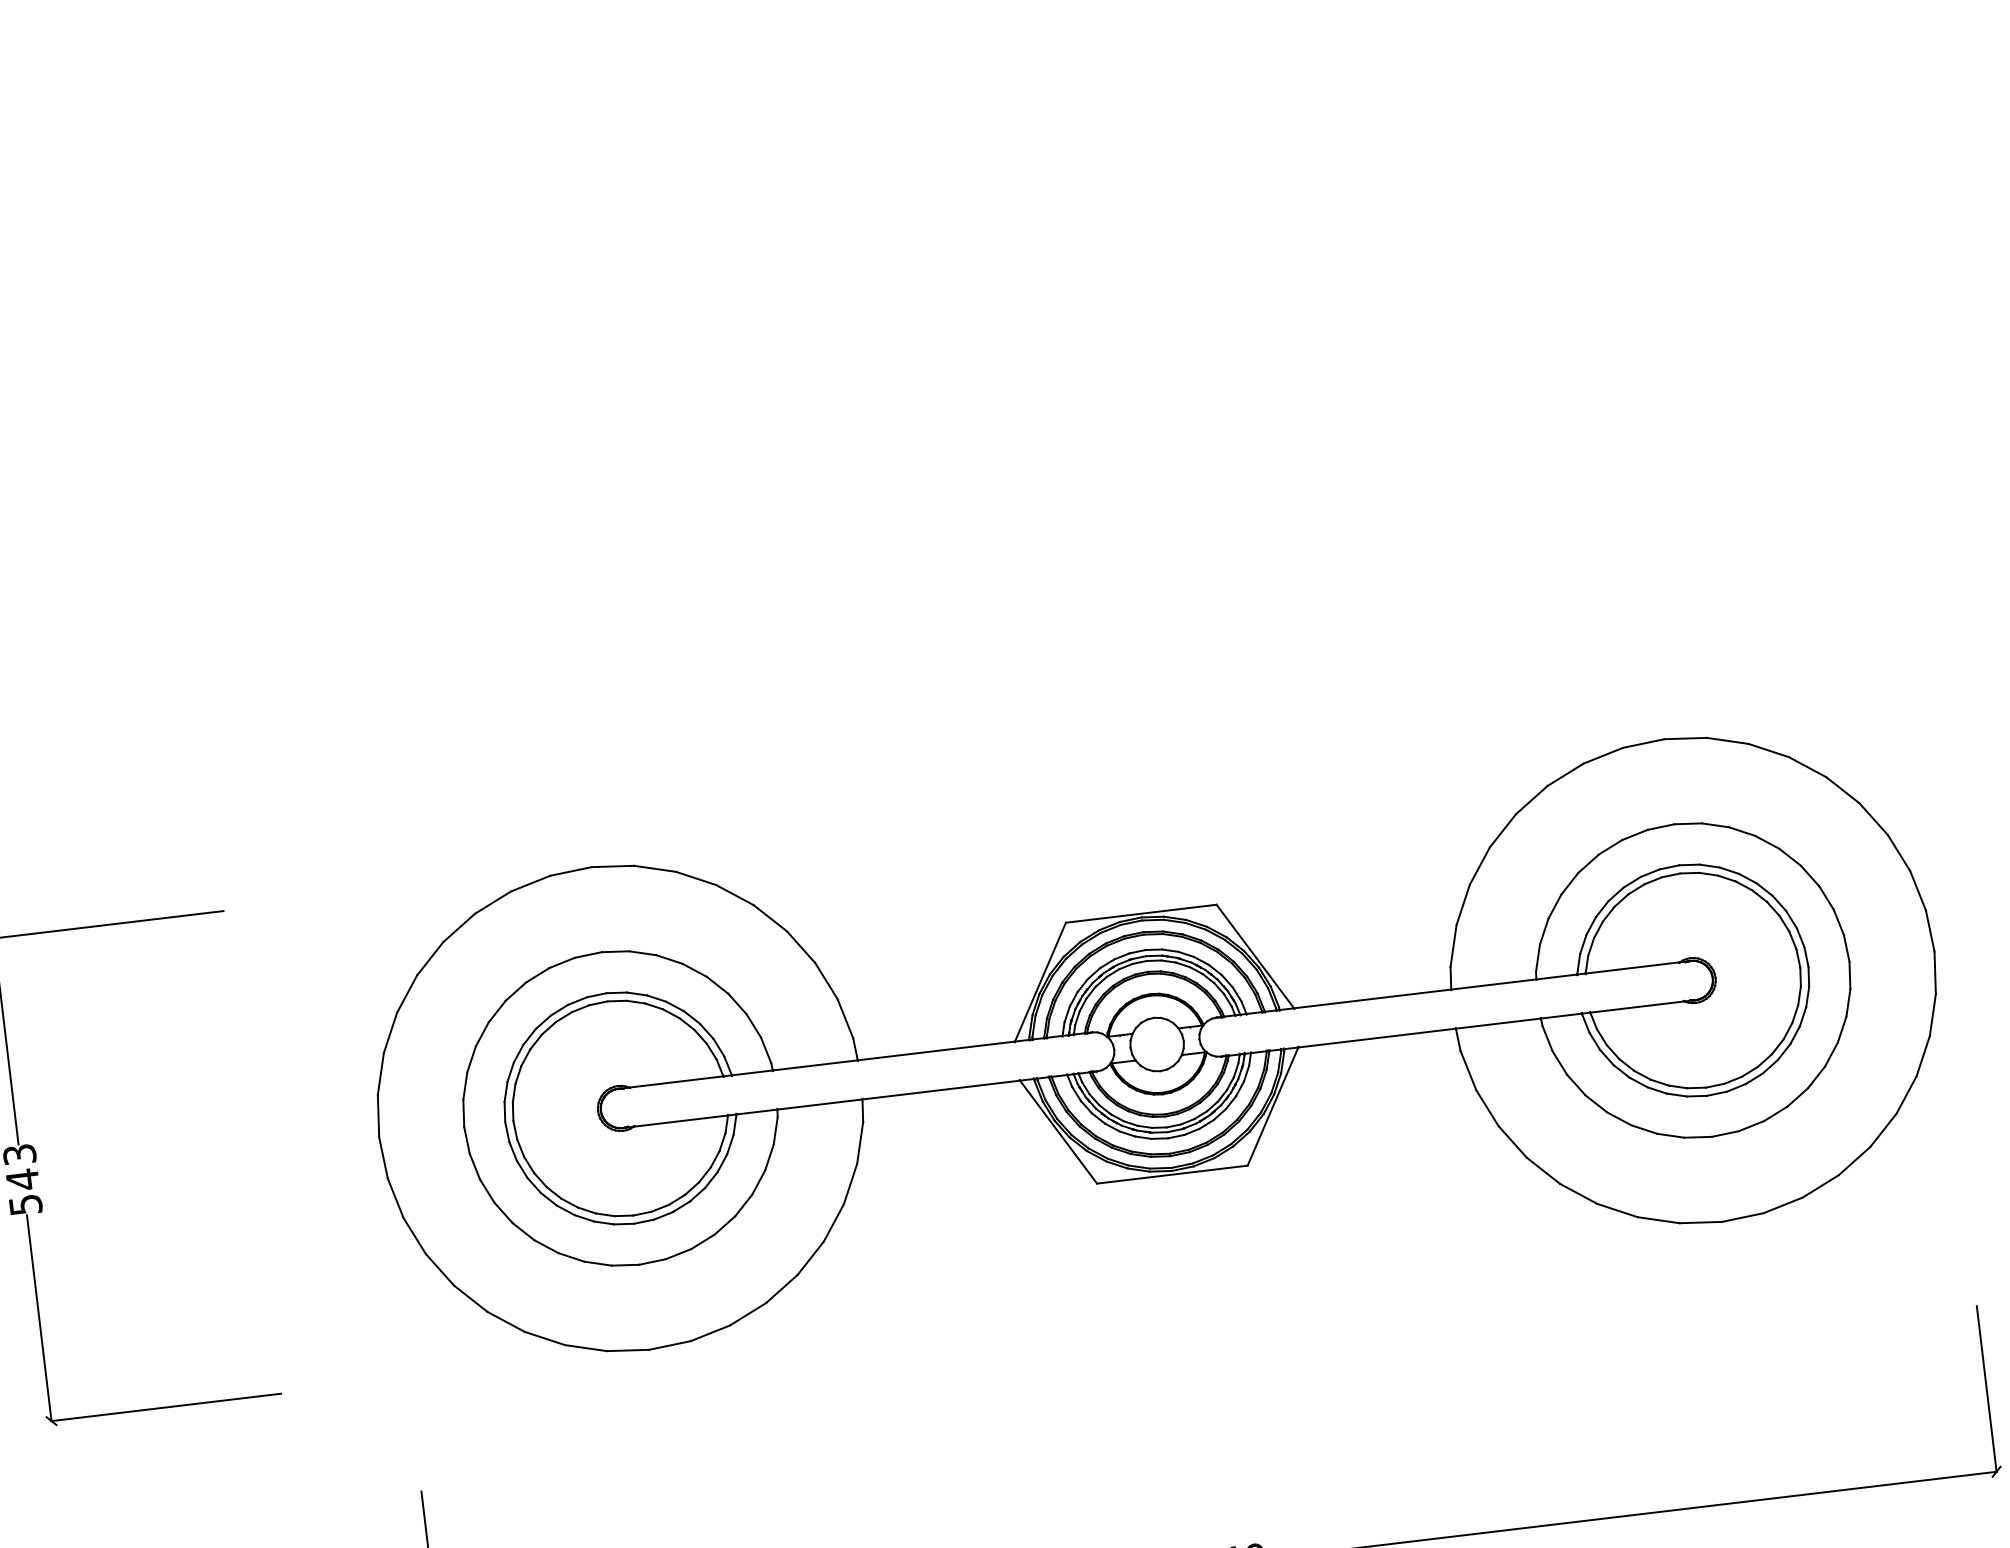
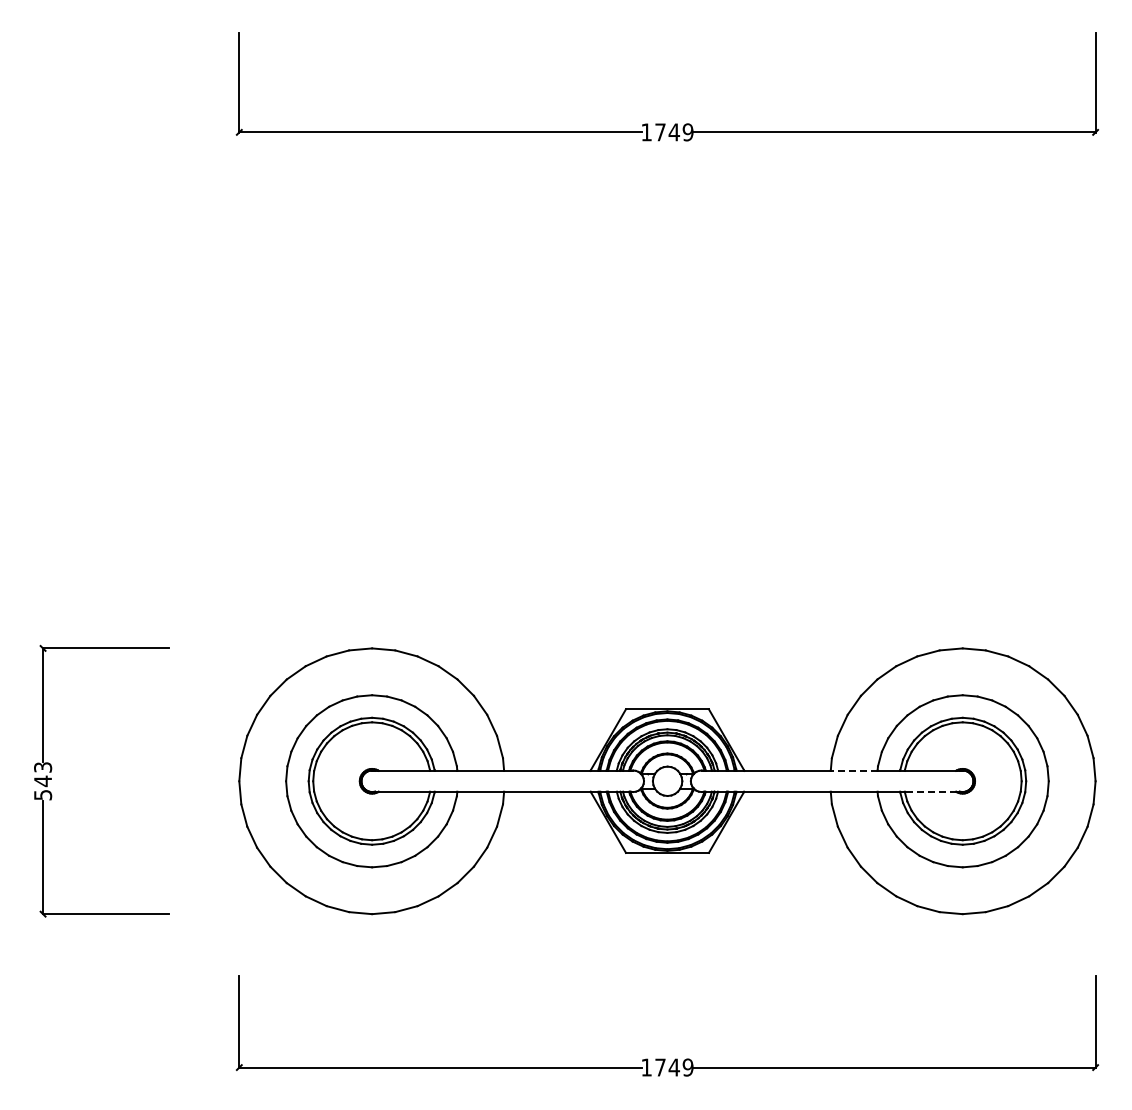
line: (1492, 984) -> (853, 770), solid -> dashed
line: (1637, 1007) -> (930, 792), solid -> dashed

